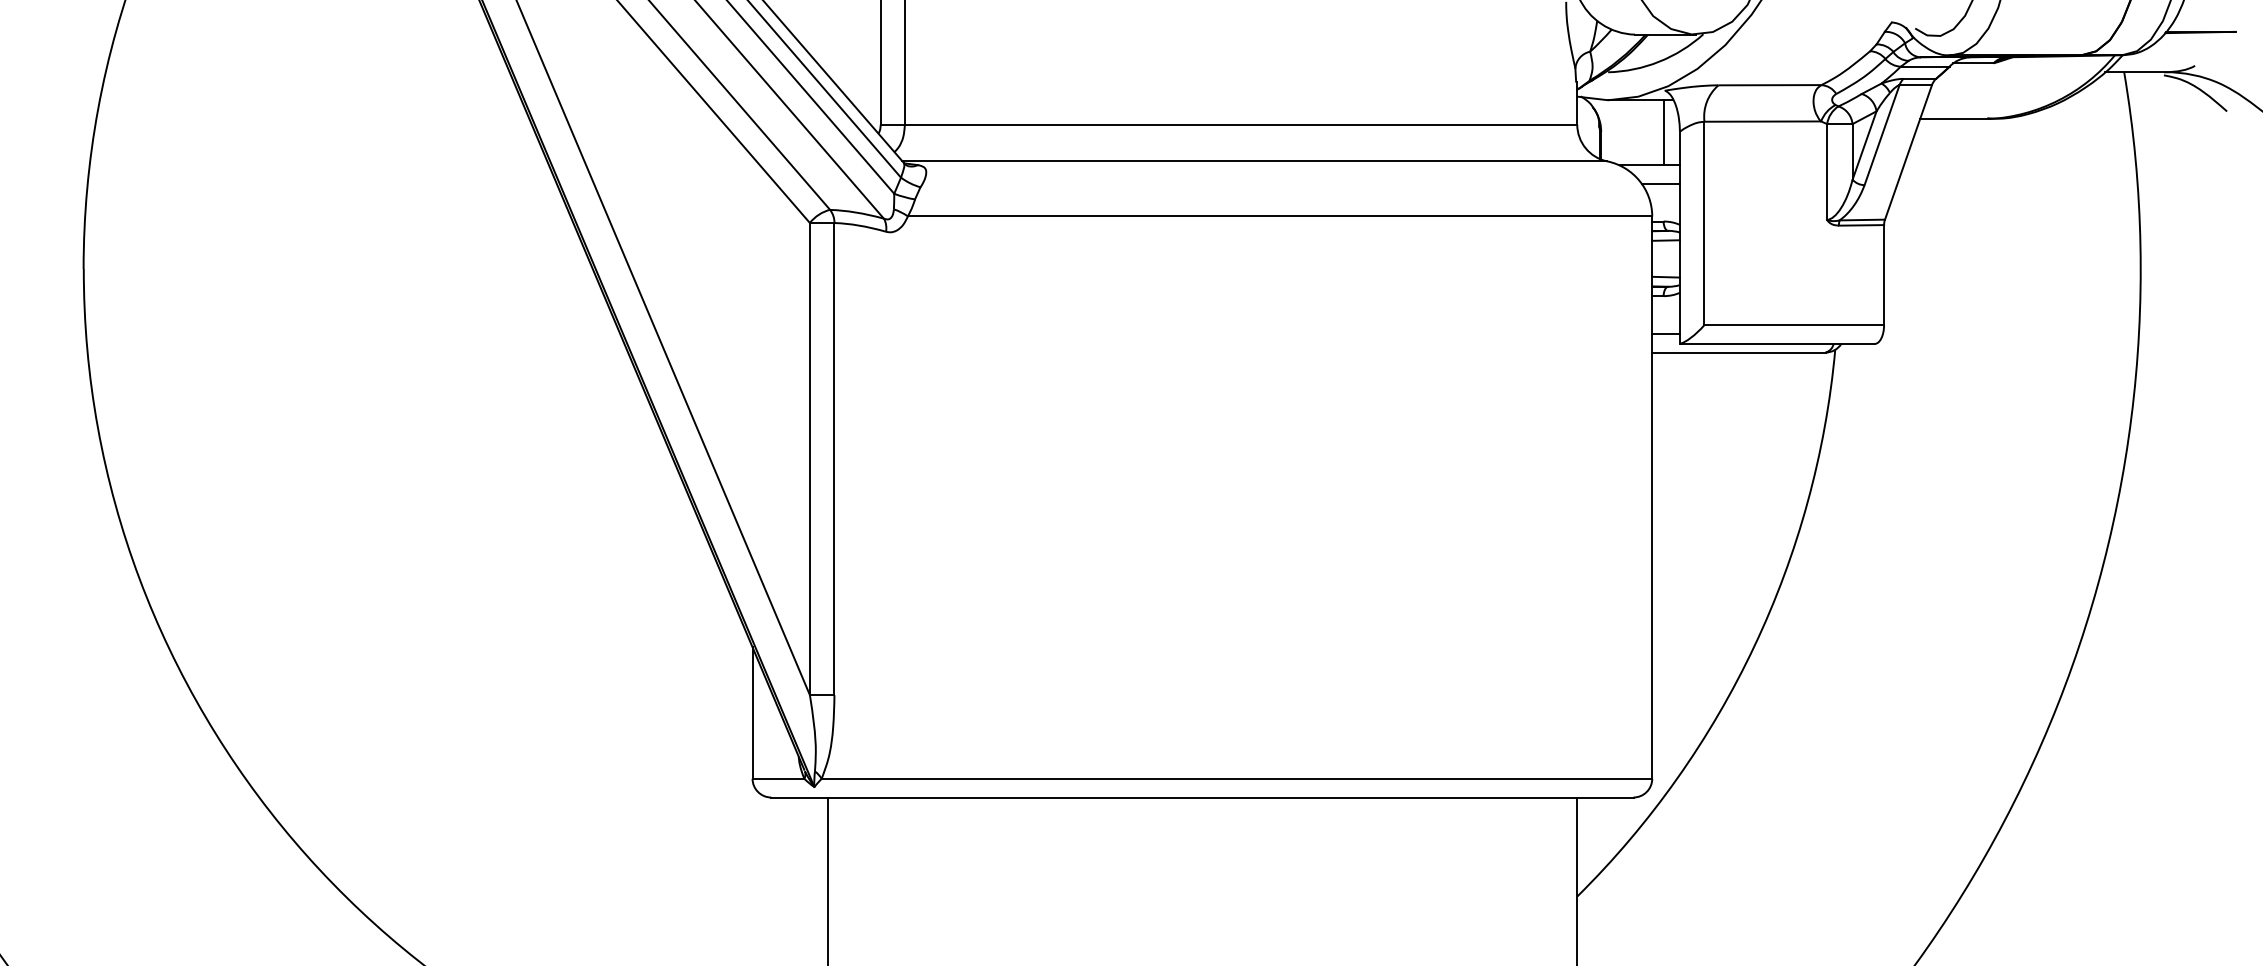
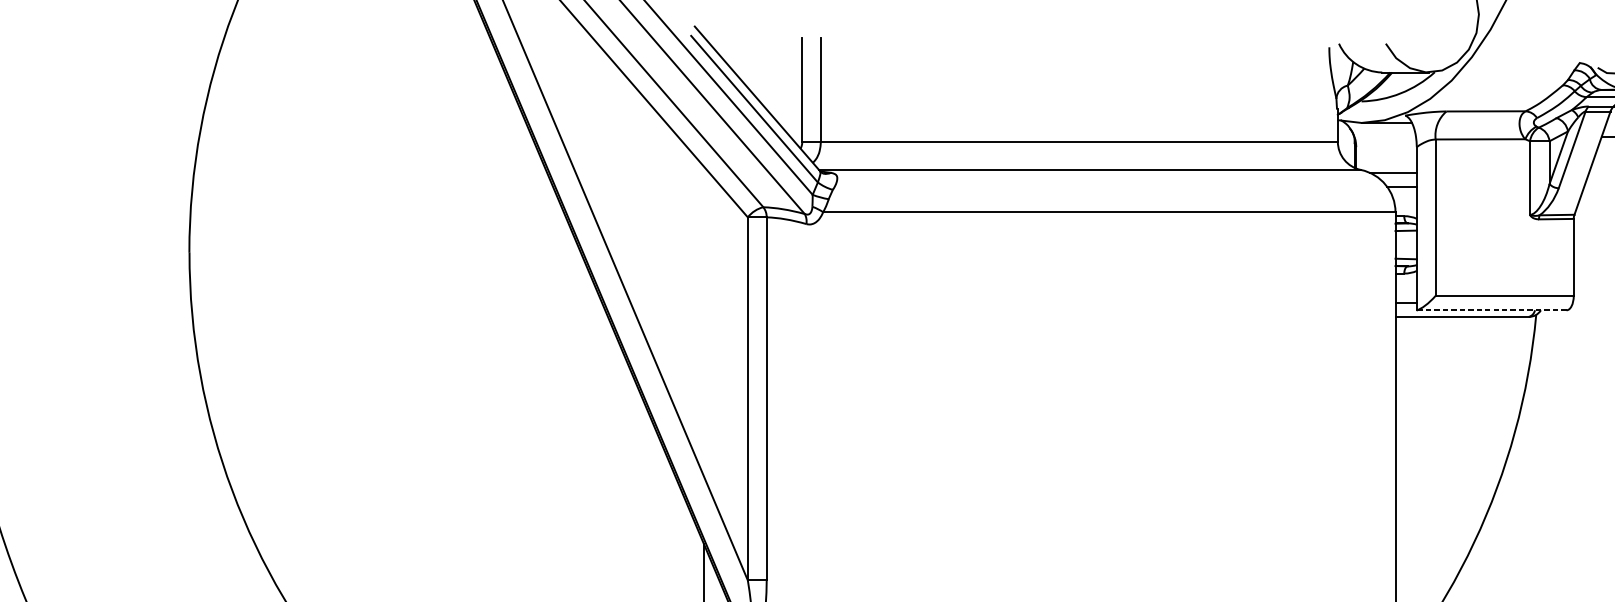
line: (1663, 132) -> (1404, 147), removed
line: (1778, 343) -> (1492, 309), solid -> dashed

